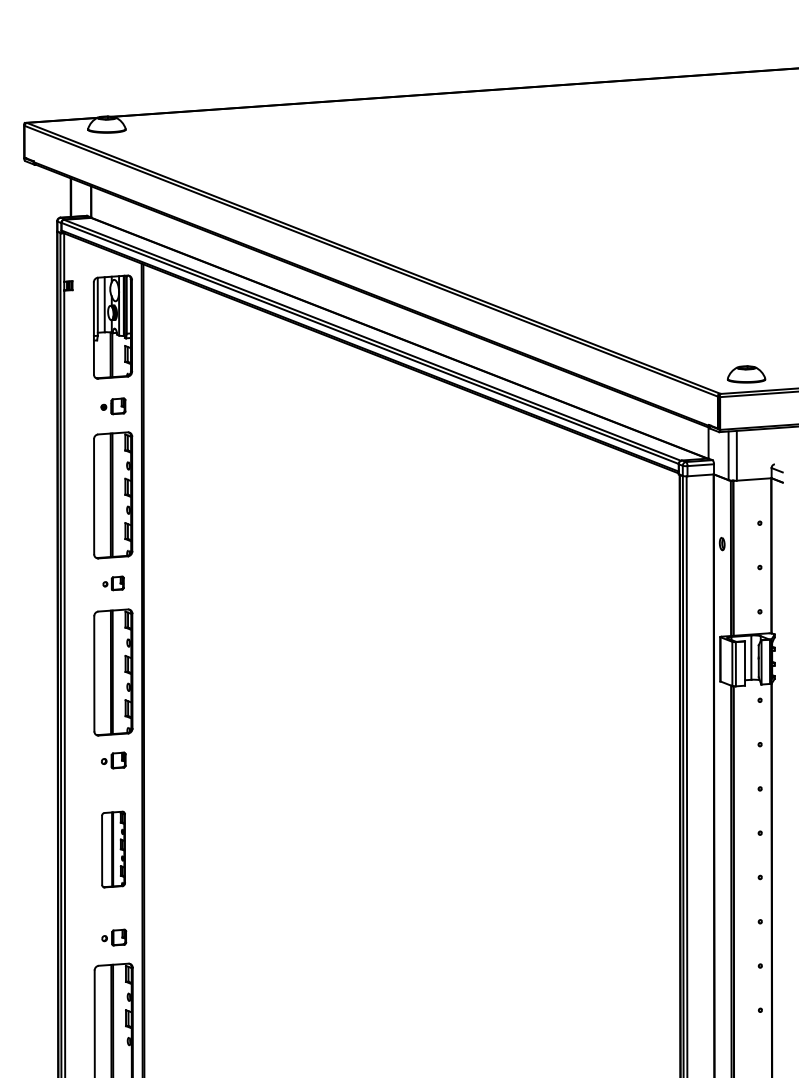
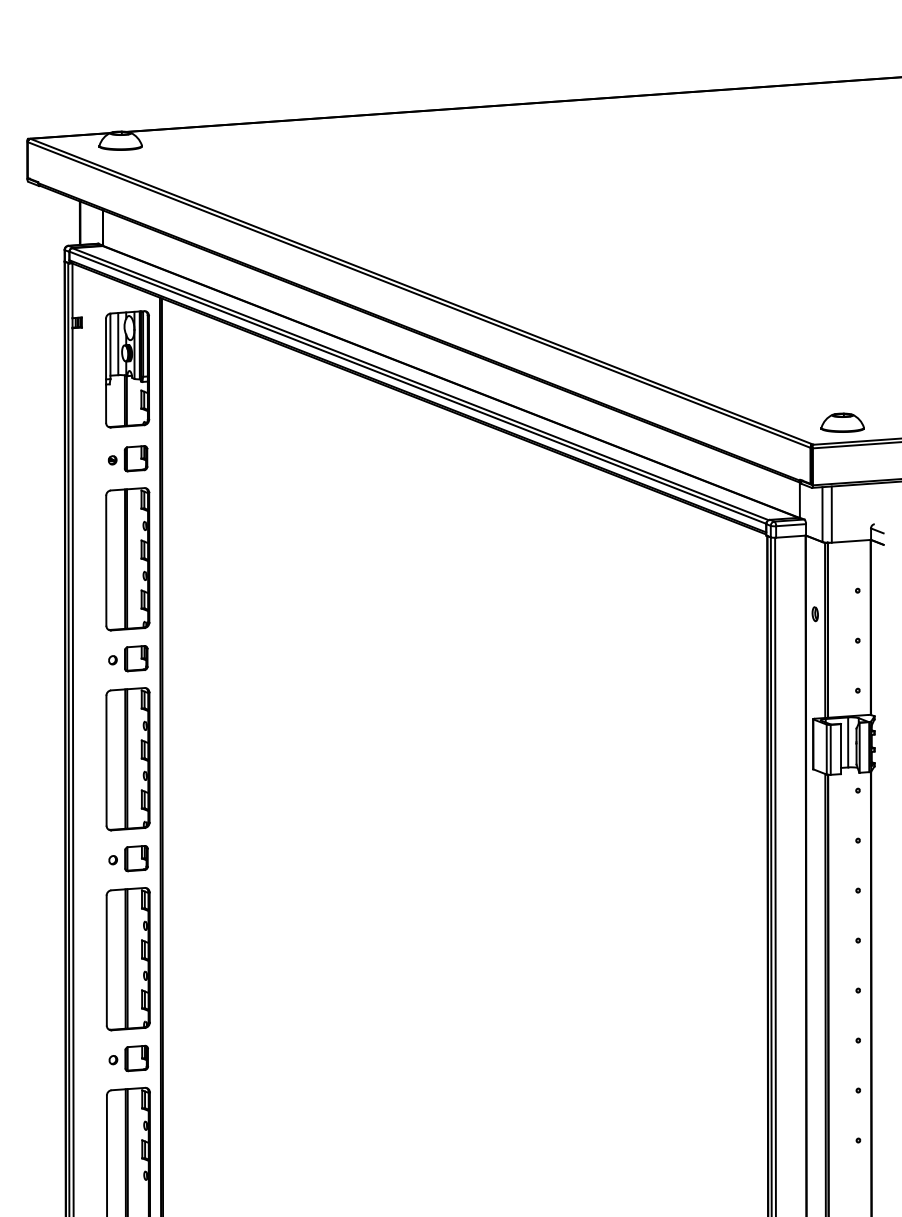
part: (113, 406) -> (128, 458), size x1.43
part: (113, 583) -> (128, 658), size x1.67
part: (113, 760) -> (128, 858), size x1.43
part: (113, 849) -> (128, 958), size x1.67
part: (114, 937) -> (129, 1058), size x1.43

